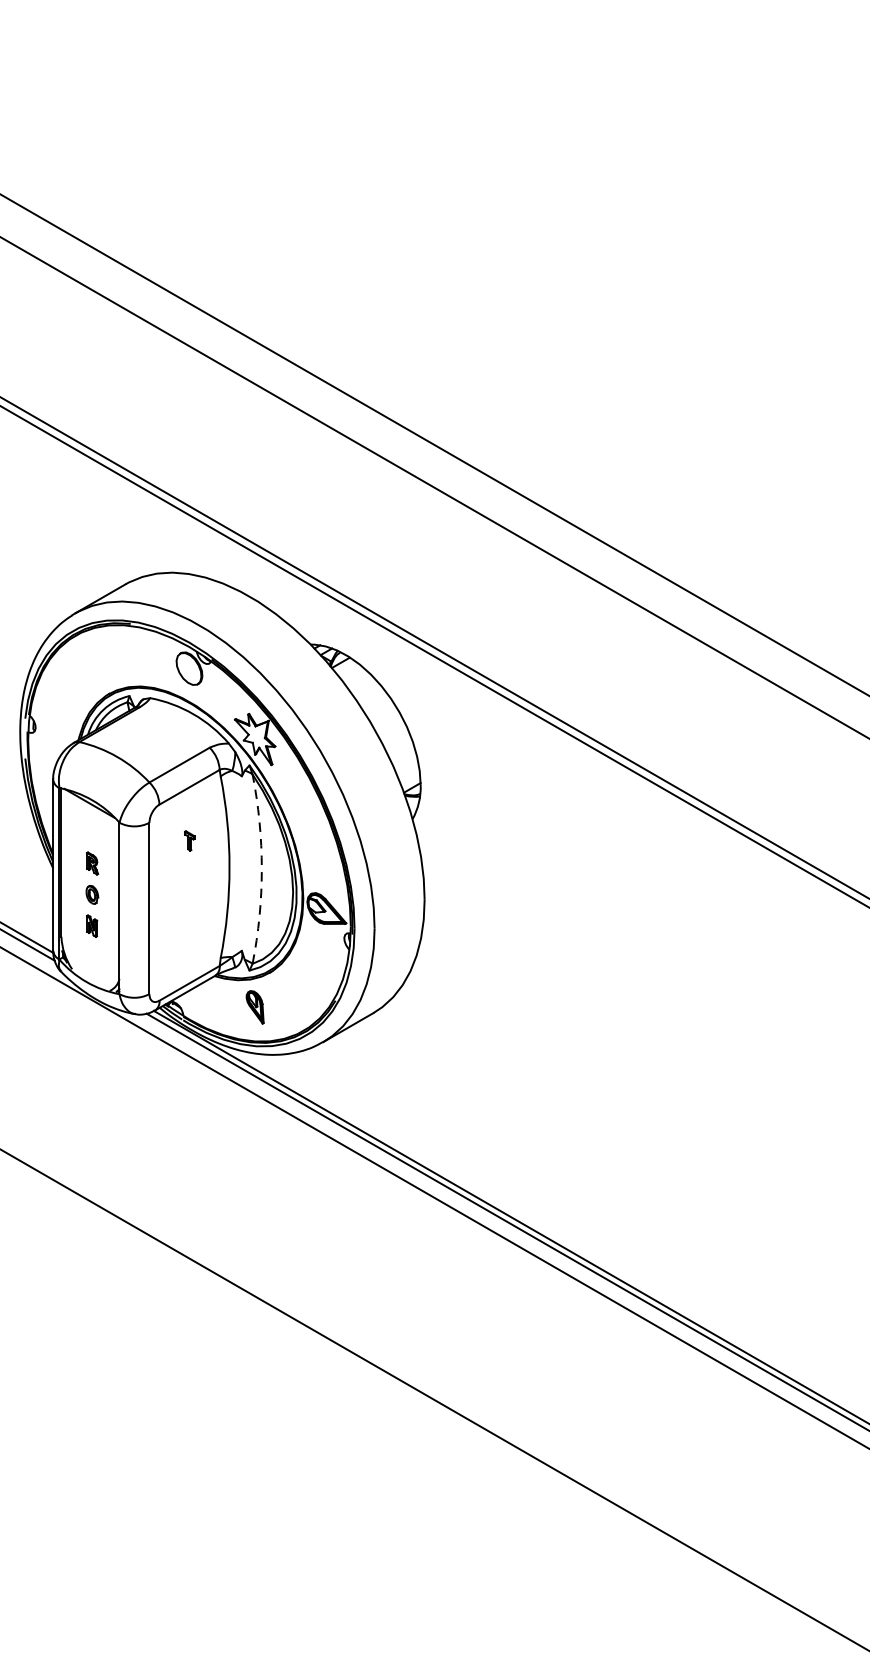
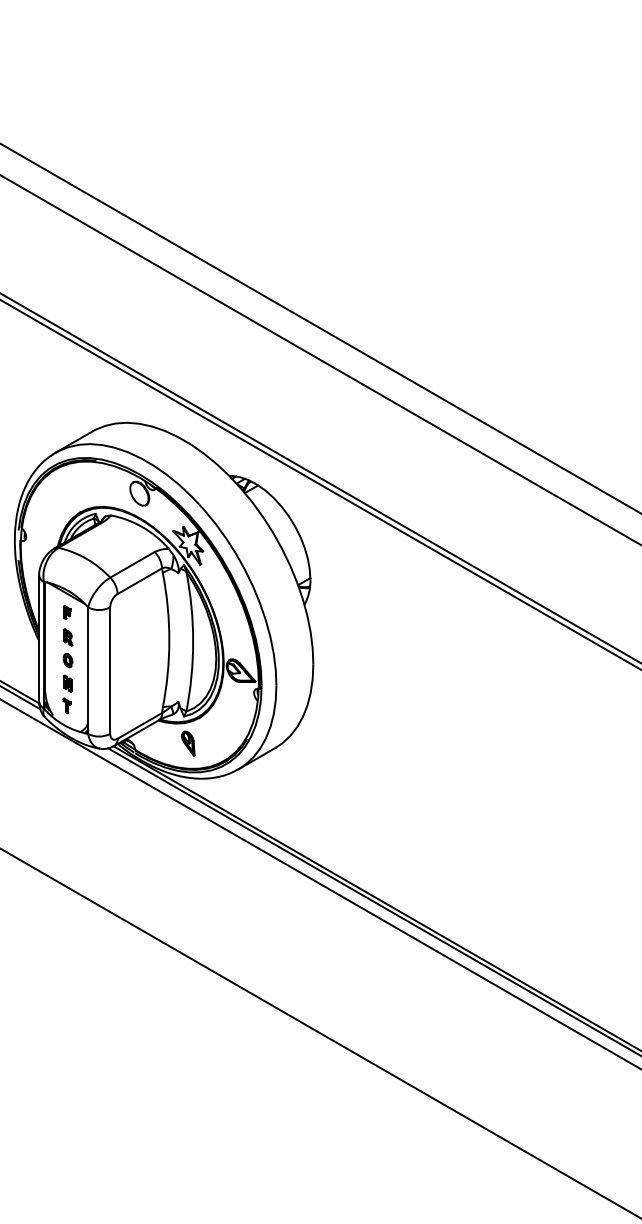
part: (91, 829) -> (67, 612), added
part: (189, 840) -> (66, 705), moved
arc: (262, 868) -> (193, 641), dashed -> solid

